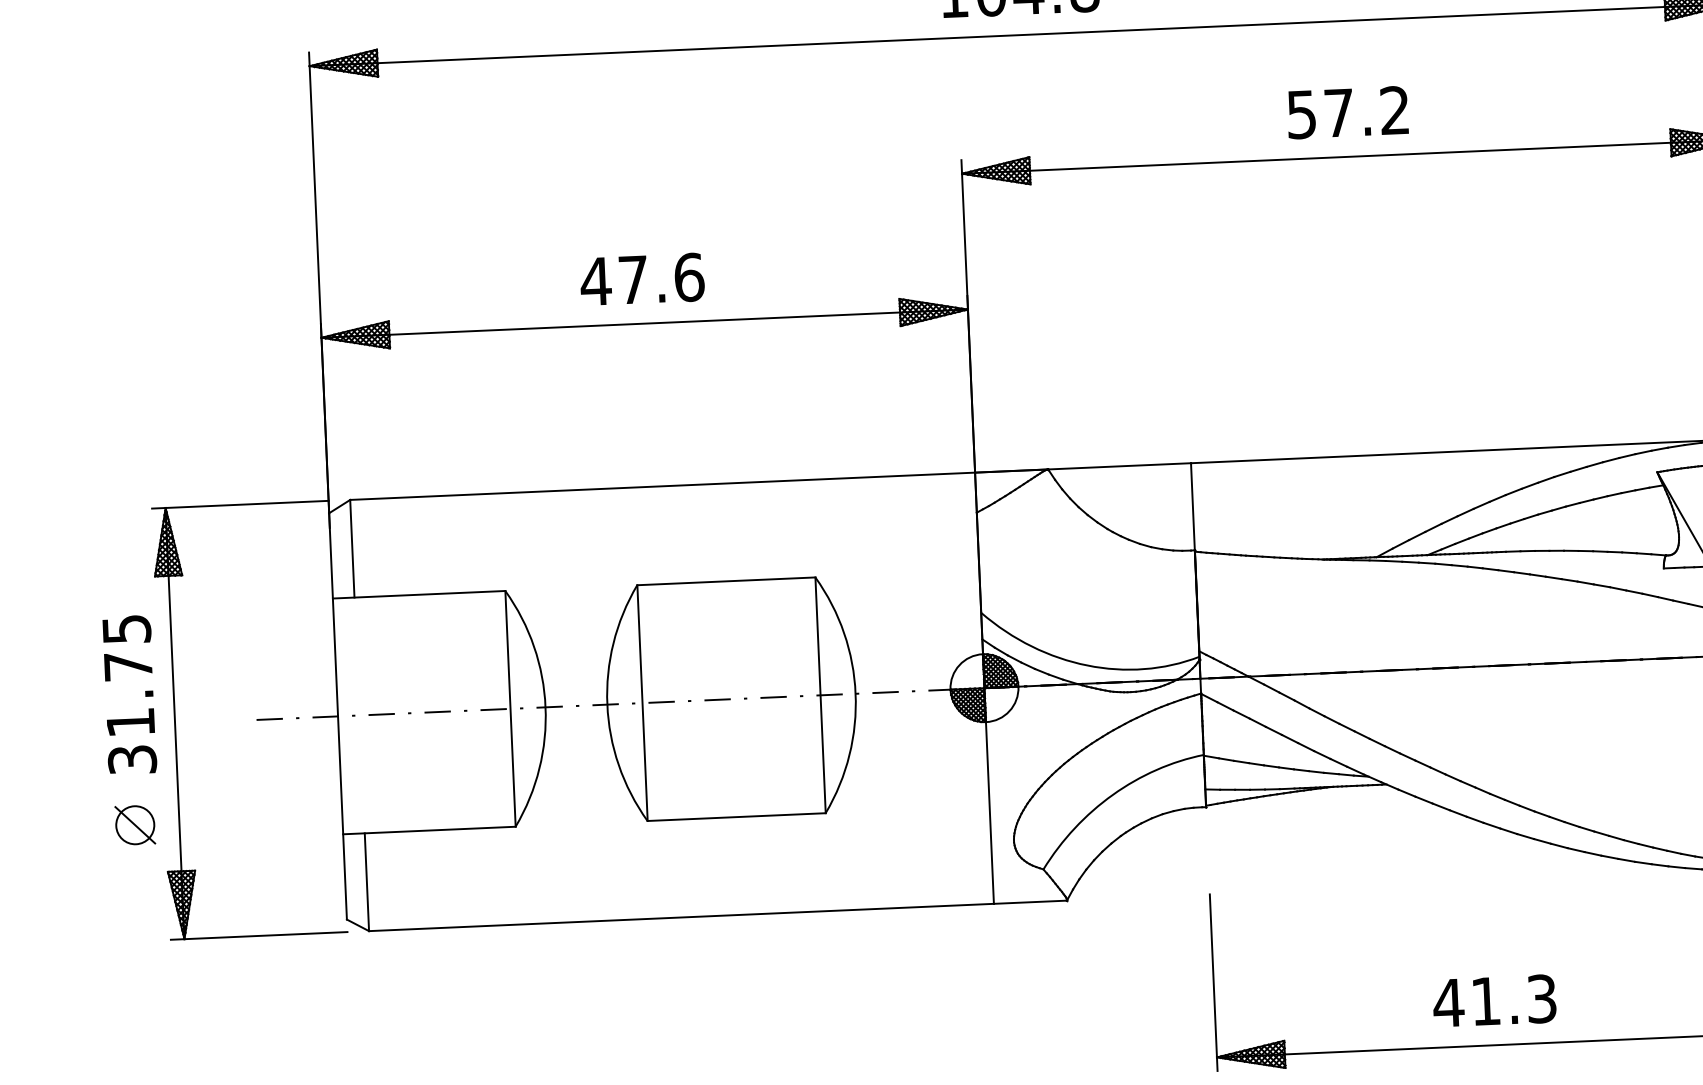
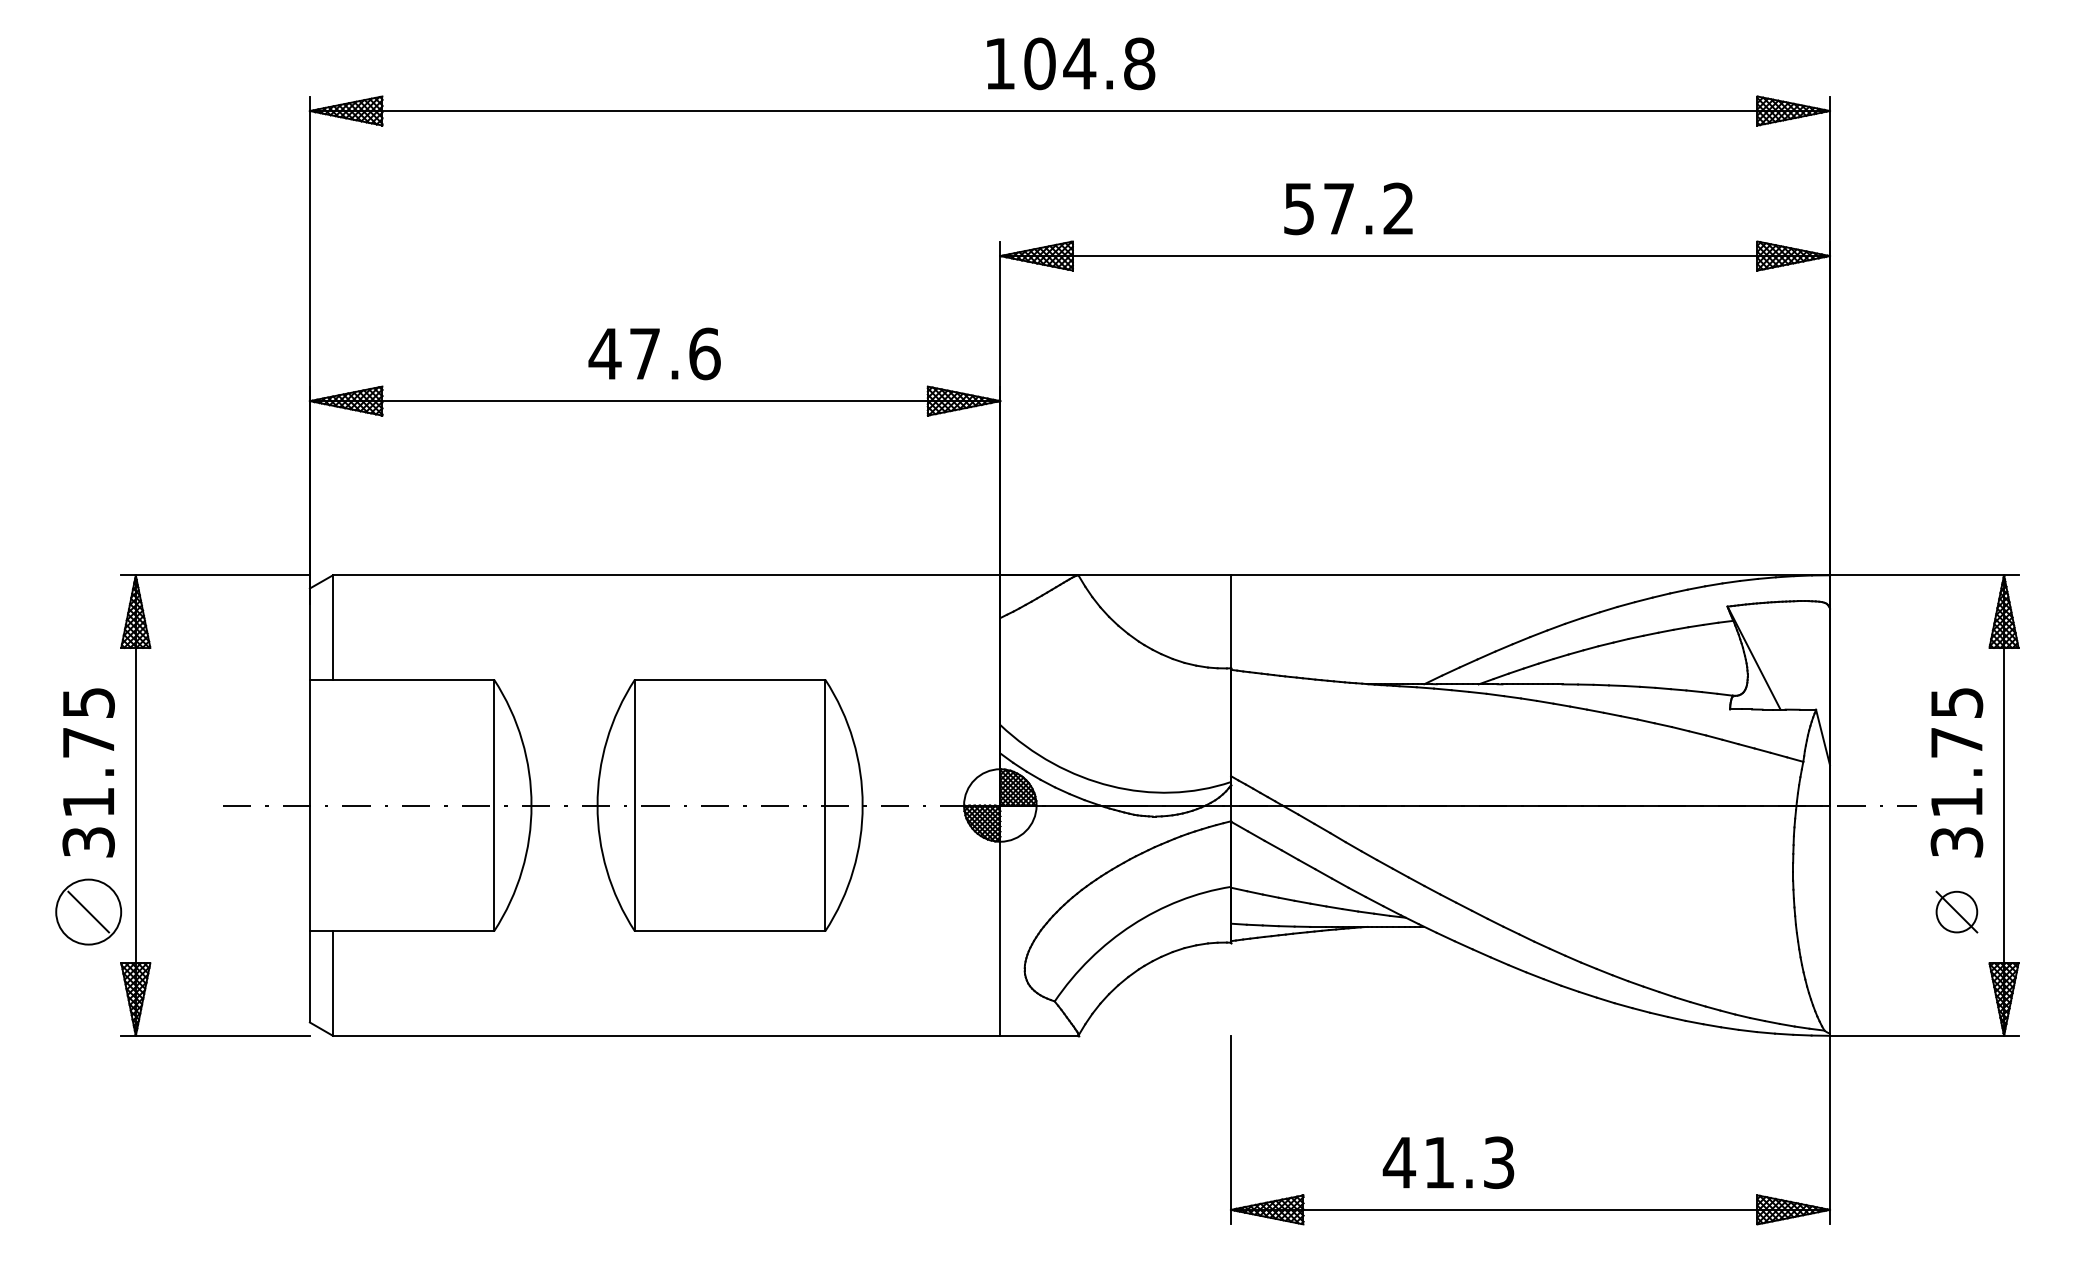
text: (1347, 112) -> (1348, 208), moved
circle: (135, 824) -> (88, 911), size x1.6
text: (1494, 1000) -> (1448, 1162), moved

